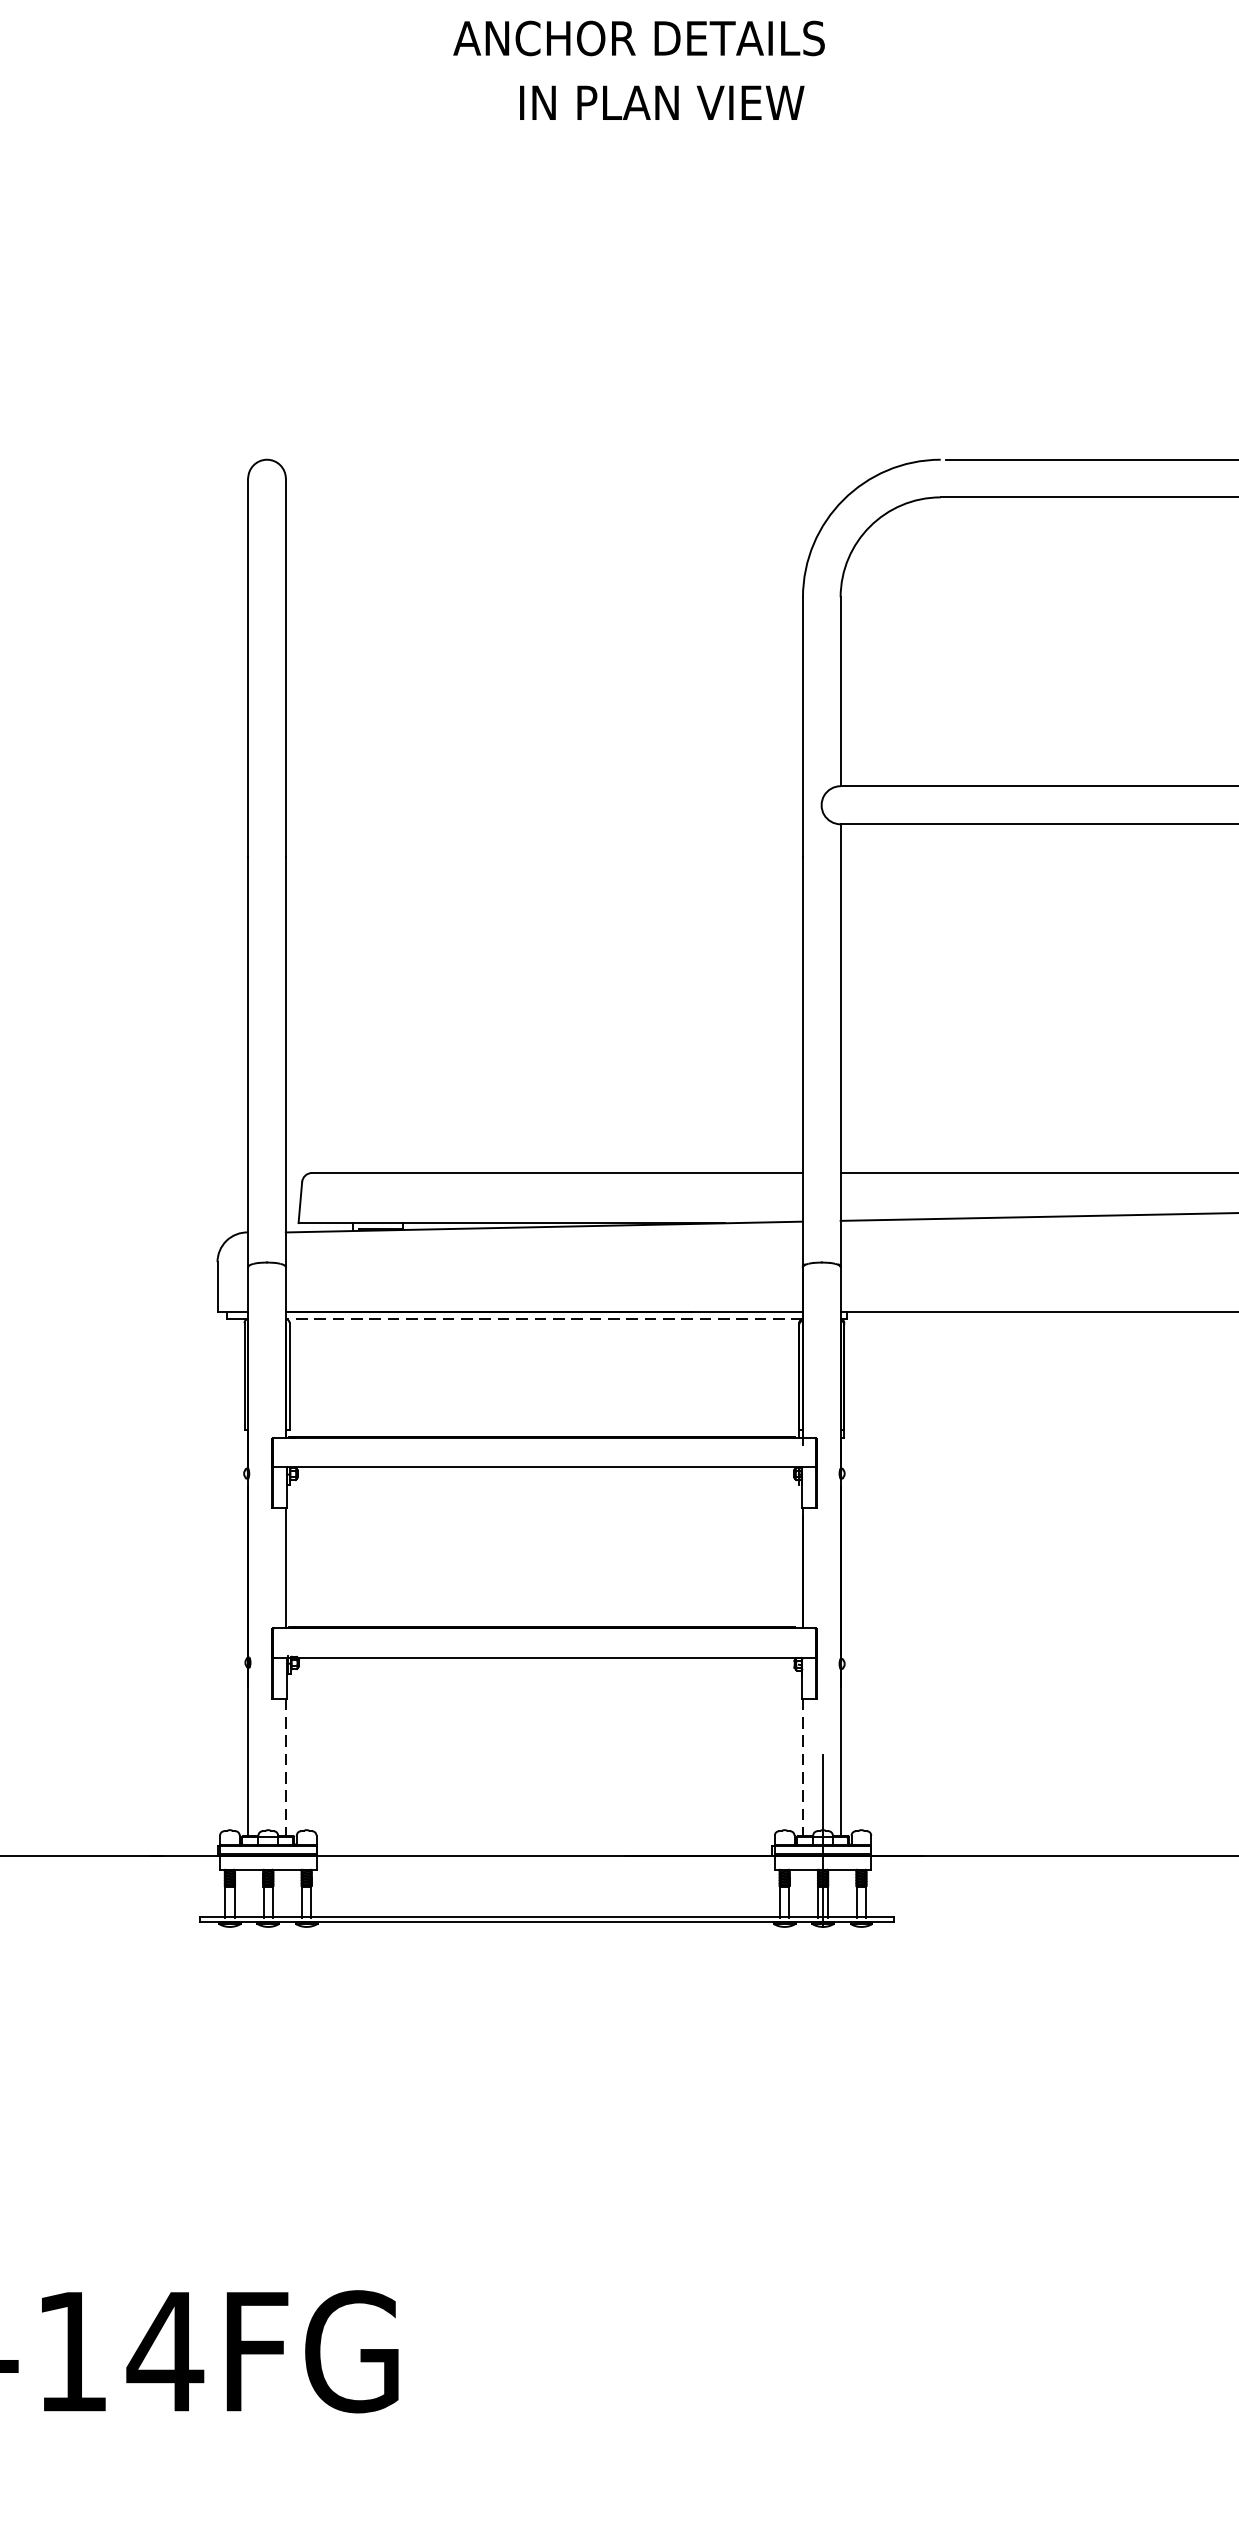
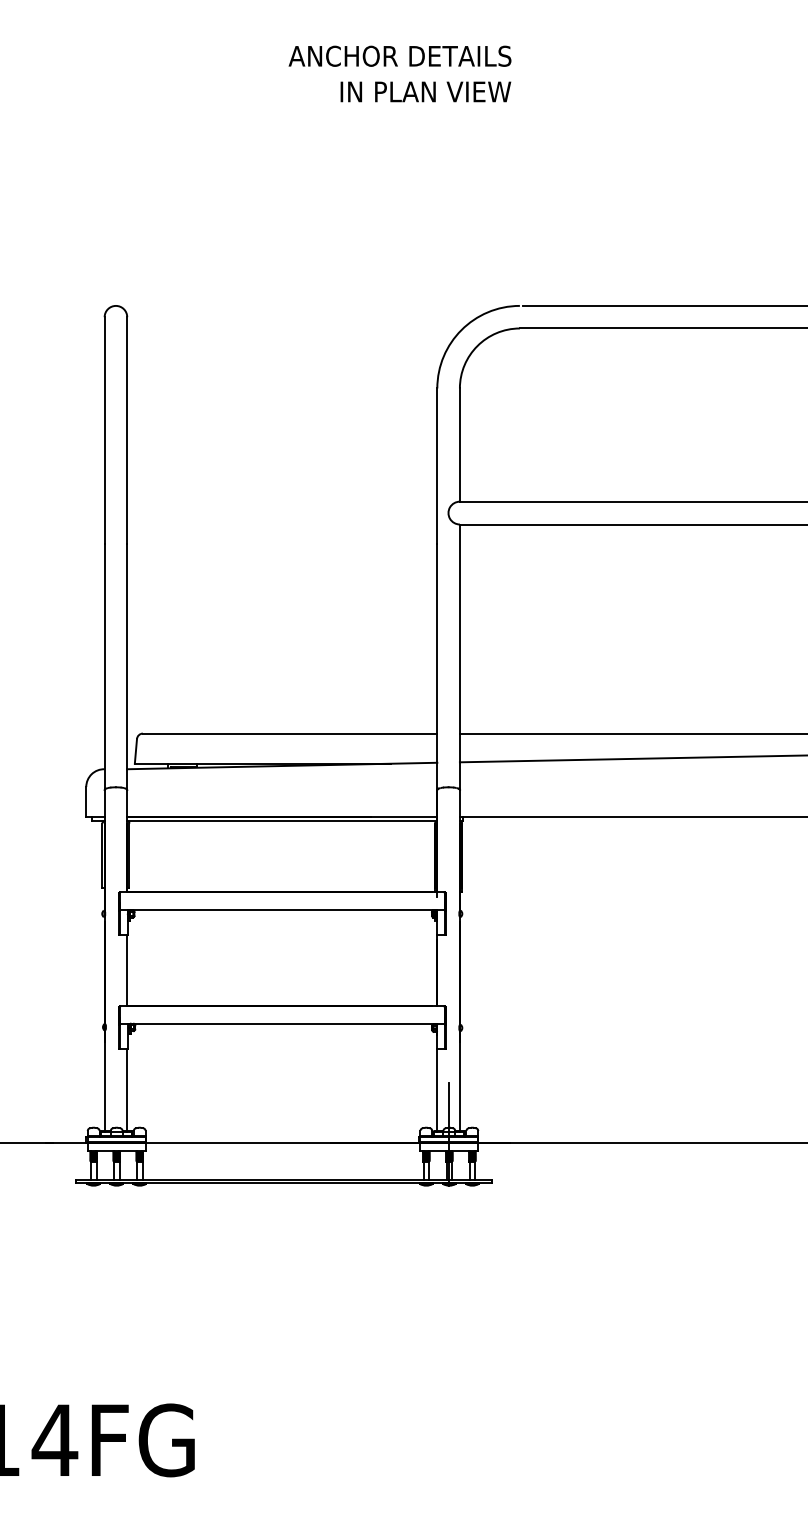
text: (638, 37) -> (399, 55), moved
text: (661, 102) -> (425, 91), moved
line: (543, 1319) -> (281, 821), dashed -> solid
line: (286, 1768) -> (127, 1090), dashed -> solid
line: (803, 1768) -> (437, 1090), dashed -> solid

